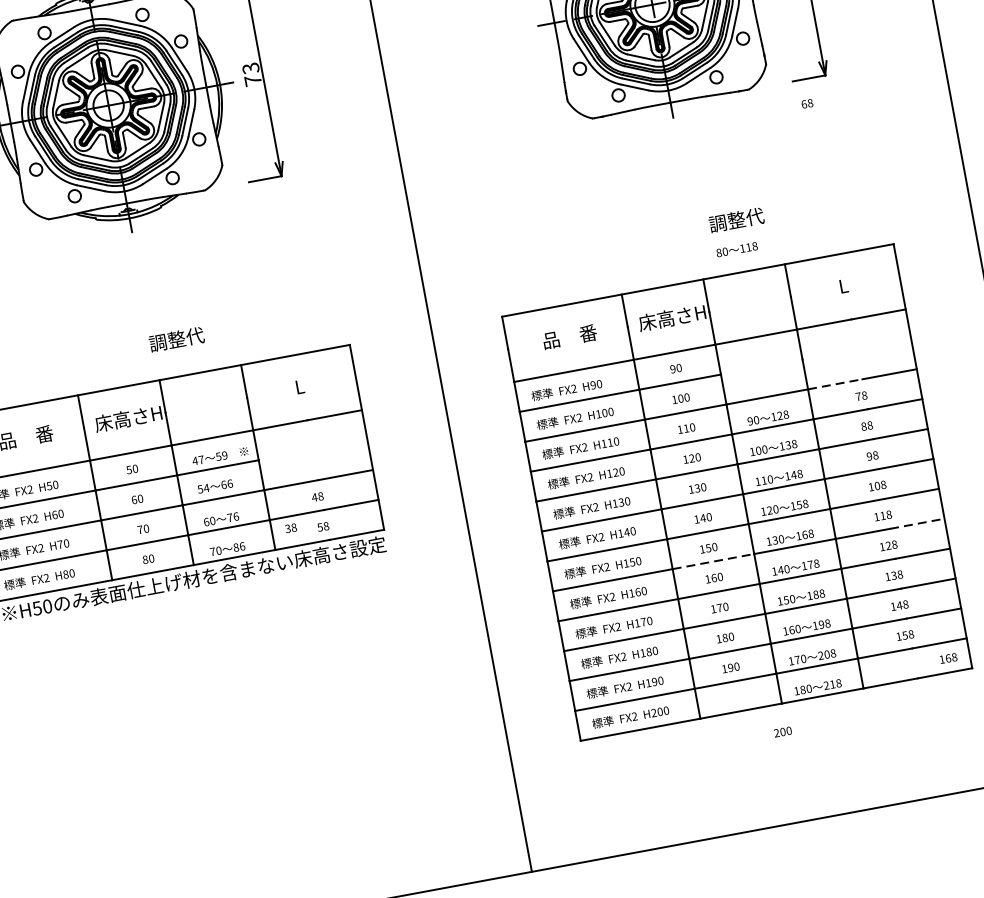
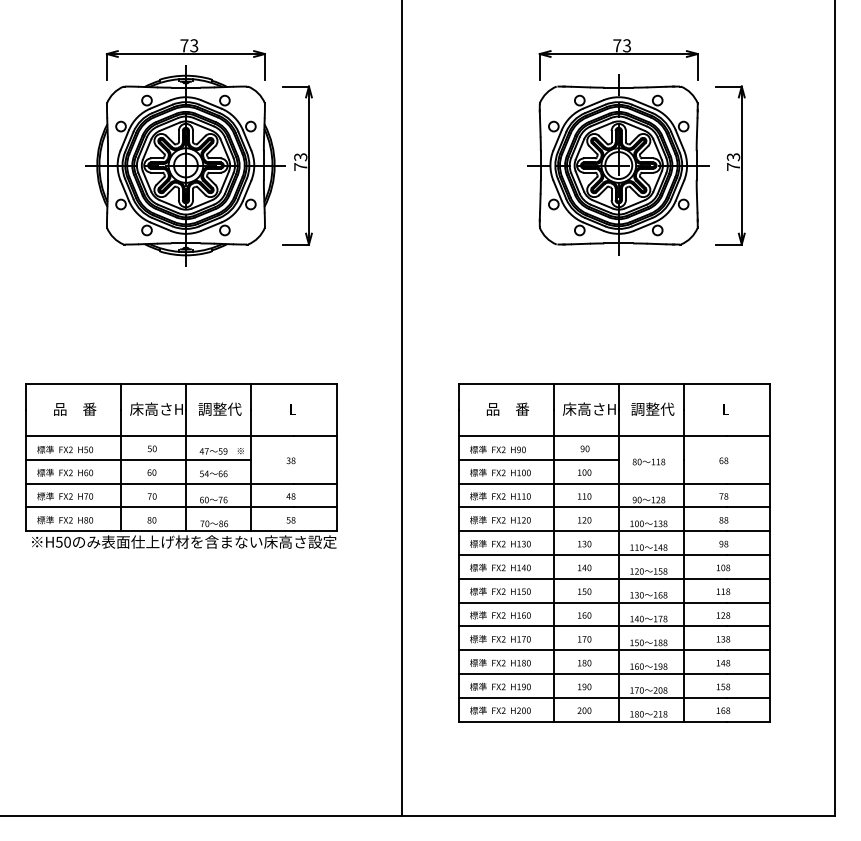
text: (806, 103) -> (723, 460), moved
text: (736, 219) -> (652, 408), moved
text: (736, 249) -> (648, 461), moved
text: (175, 338) -> (219, 408), moved
line: (835, 384) -> (705, 483), dashed -> solid
line: (917, 523) -> (748, 602), dashed -> solid
text: (290, 528) -> (290, 460), moved
line: (713, 561) -> (586, 602), dashed -> solid
text: (948, 658) -> (723, 710), moved
text: (782, 731) -> (584, 710), moved

